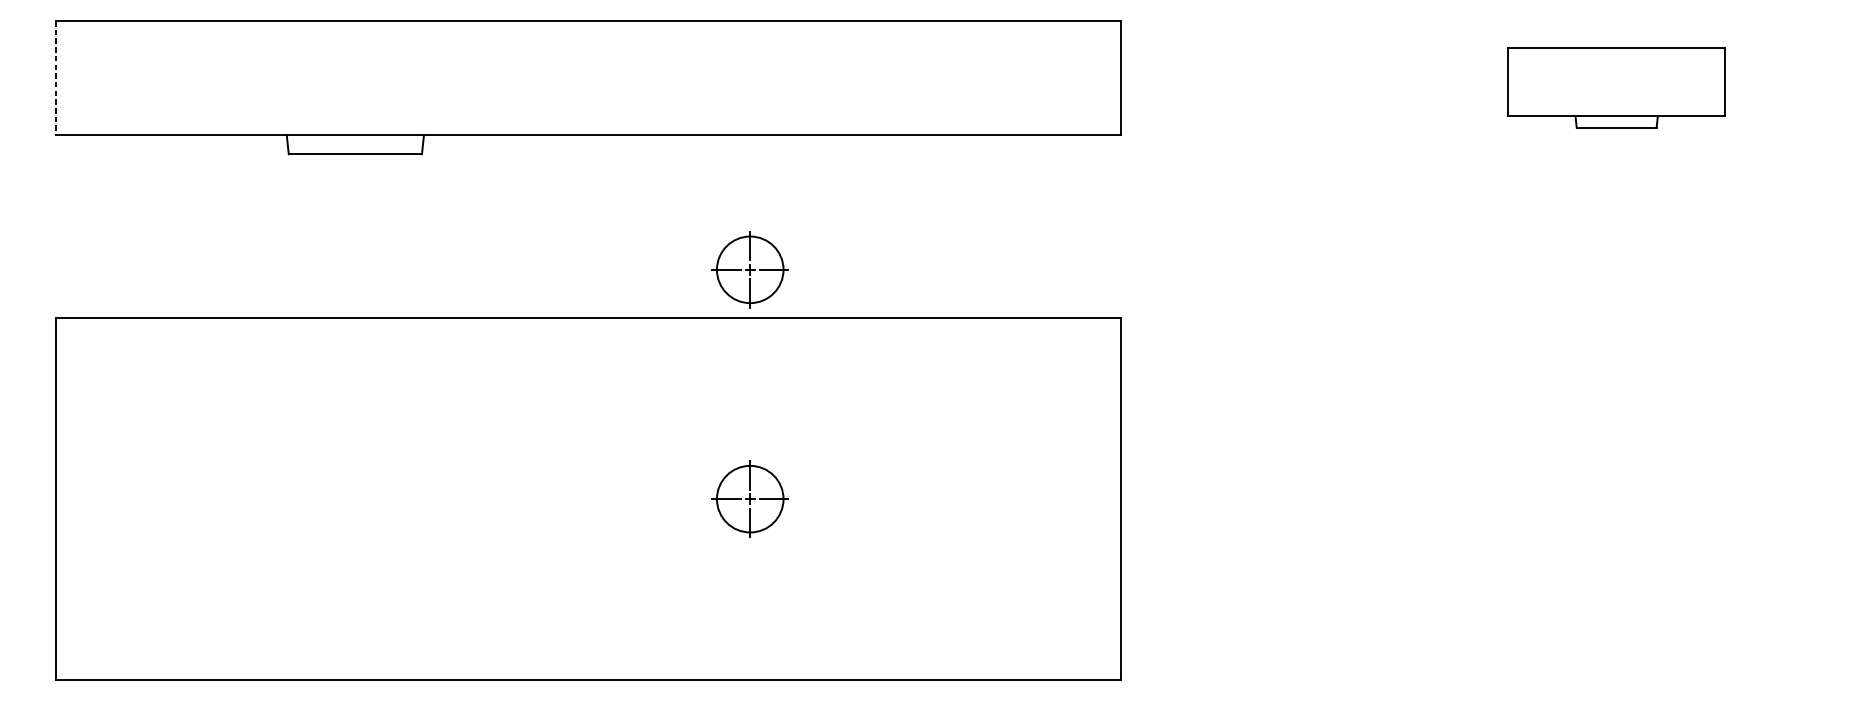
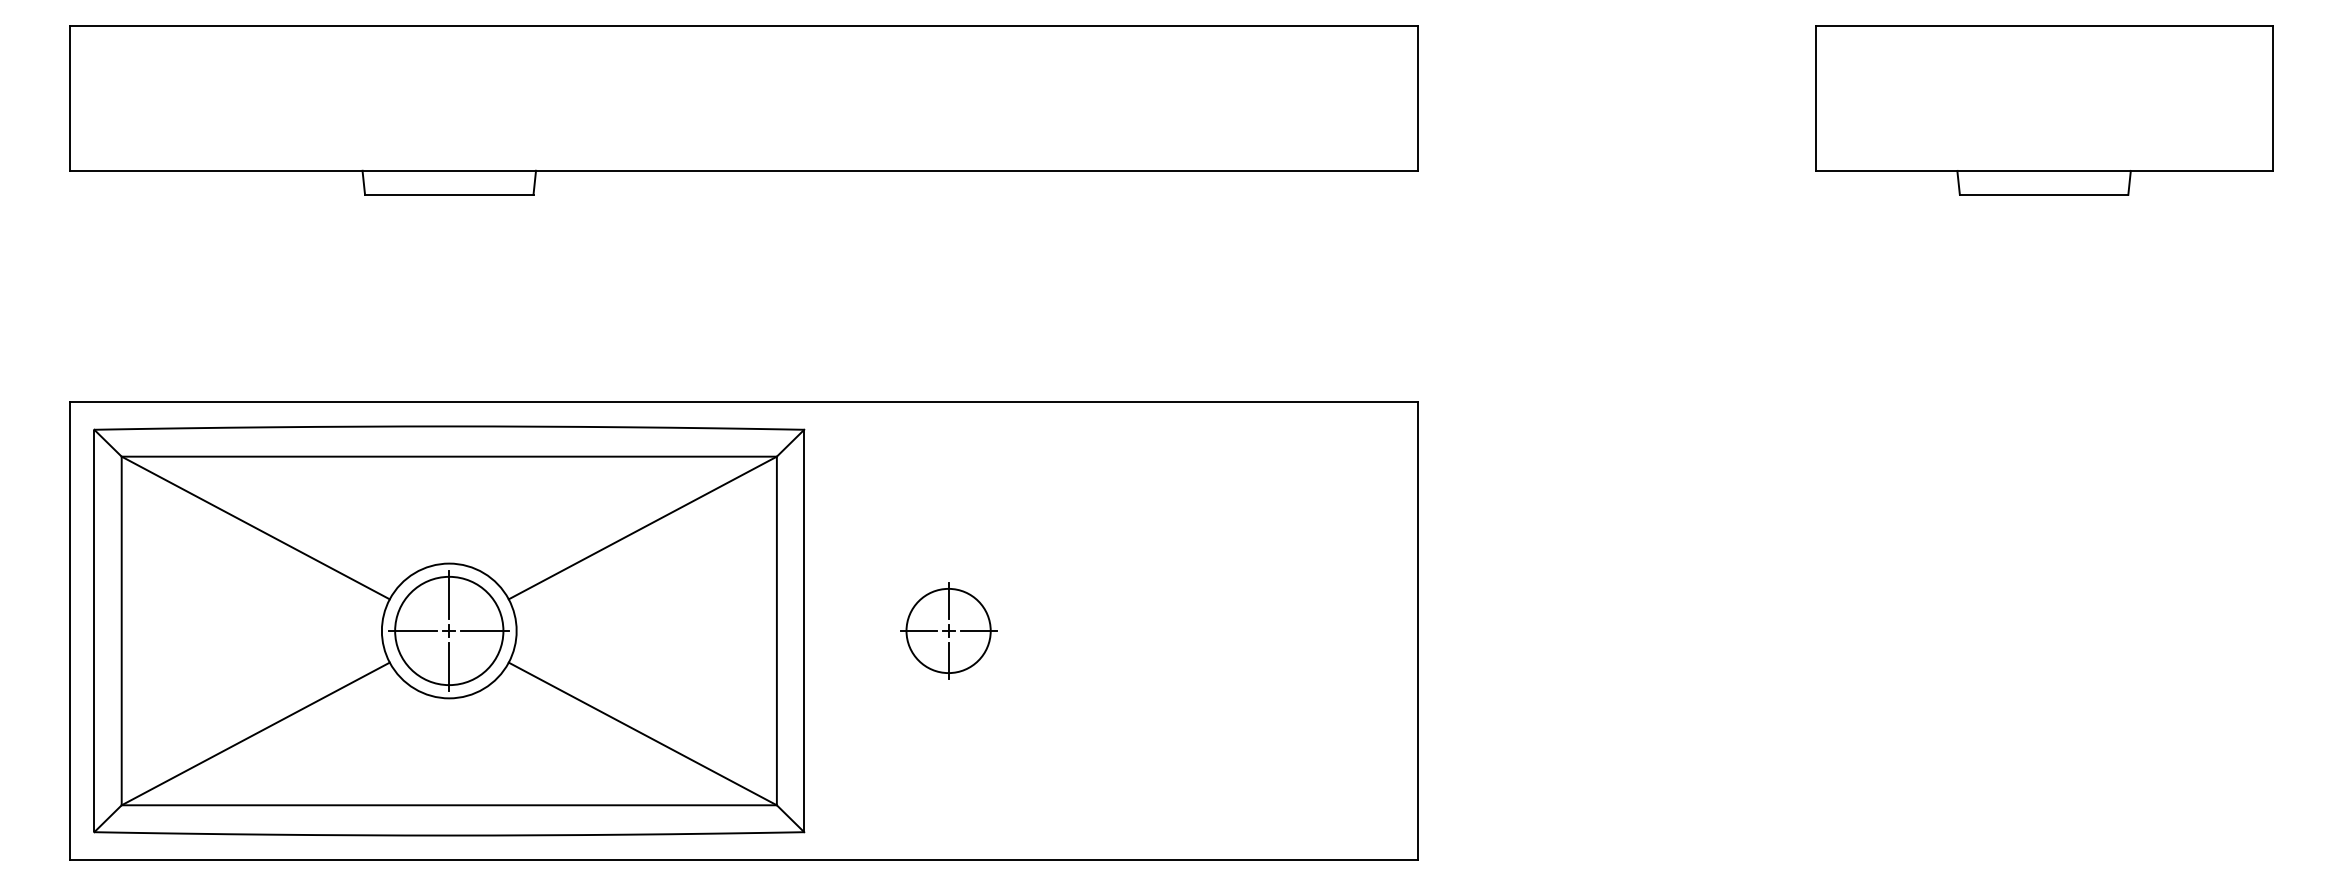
line: (55, 78) -> (70, 99), dashed -> solid
part: (1616, 87) -> (2044, 110), size x1.67
part: (750, 269) -> (948, 340), removed
part: (355, 498) -> (449, 630), added

